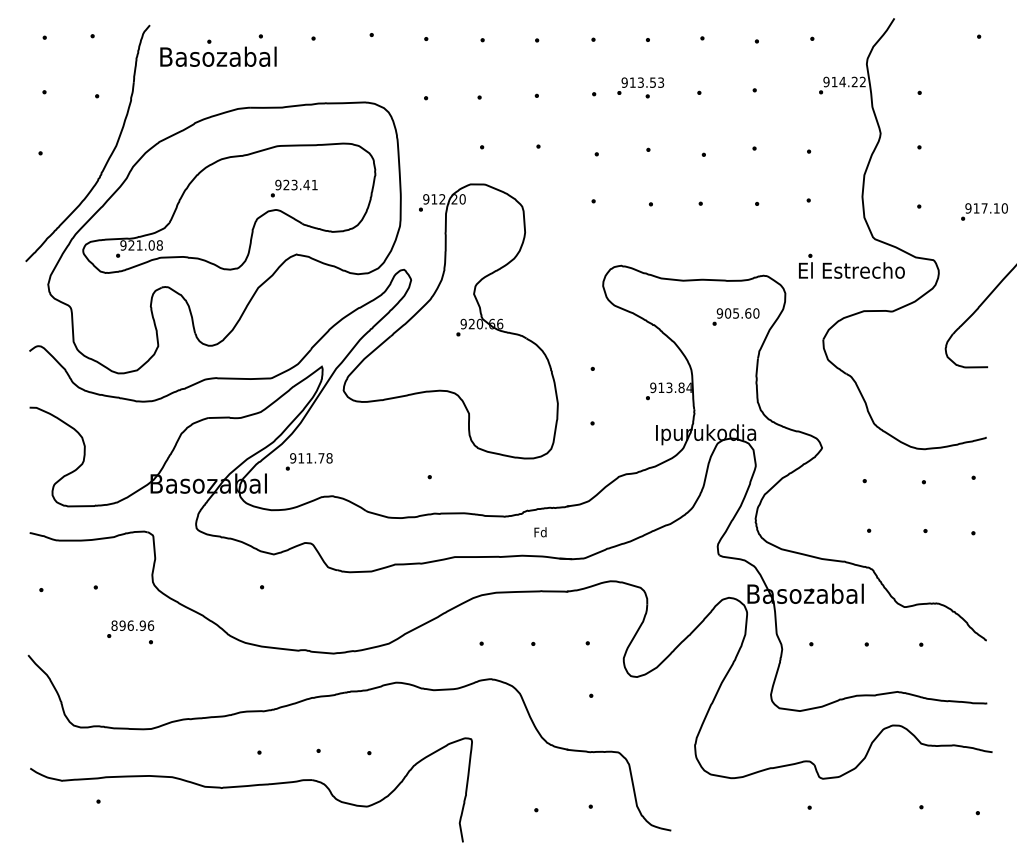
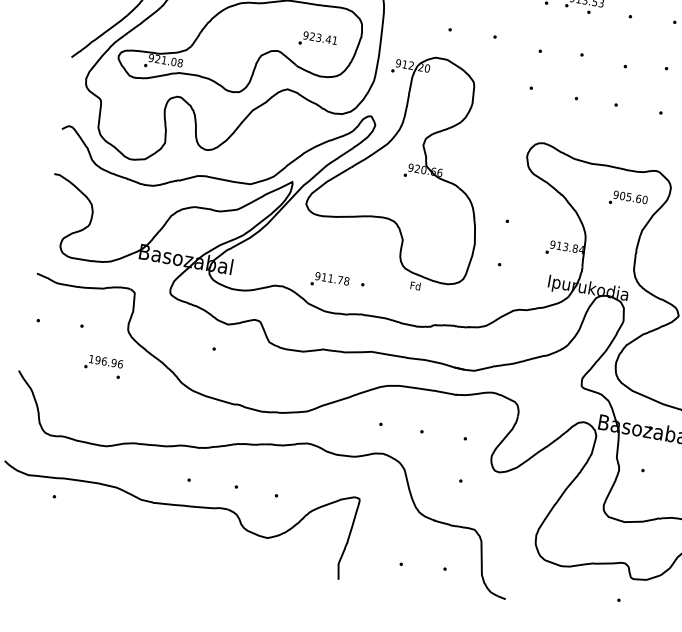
text: (293, 188) -> (317, 40), moved
text: (308, 461) -> (329, 280), moved
text: (540, 532) -> (415, 286), moved
text: (114, 625) -> (91, 358), 896.96 -> 196.96

